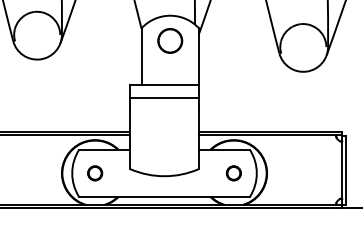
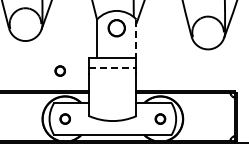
line: (198, 57) -> (136, 39), solid -> dashed
line: (164, 98) -> (112, 67), solid -> dashed
part: (86, 102) -> (59, 70), added

